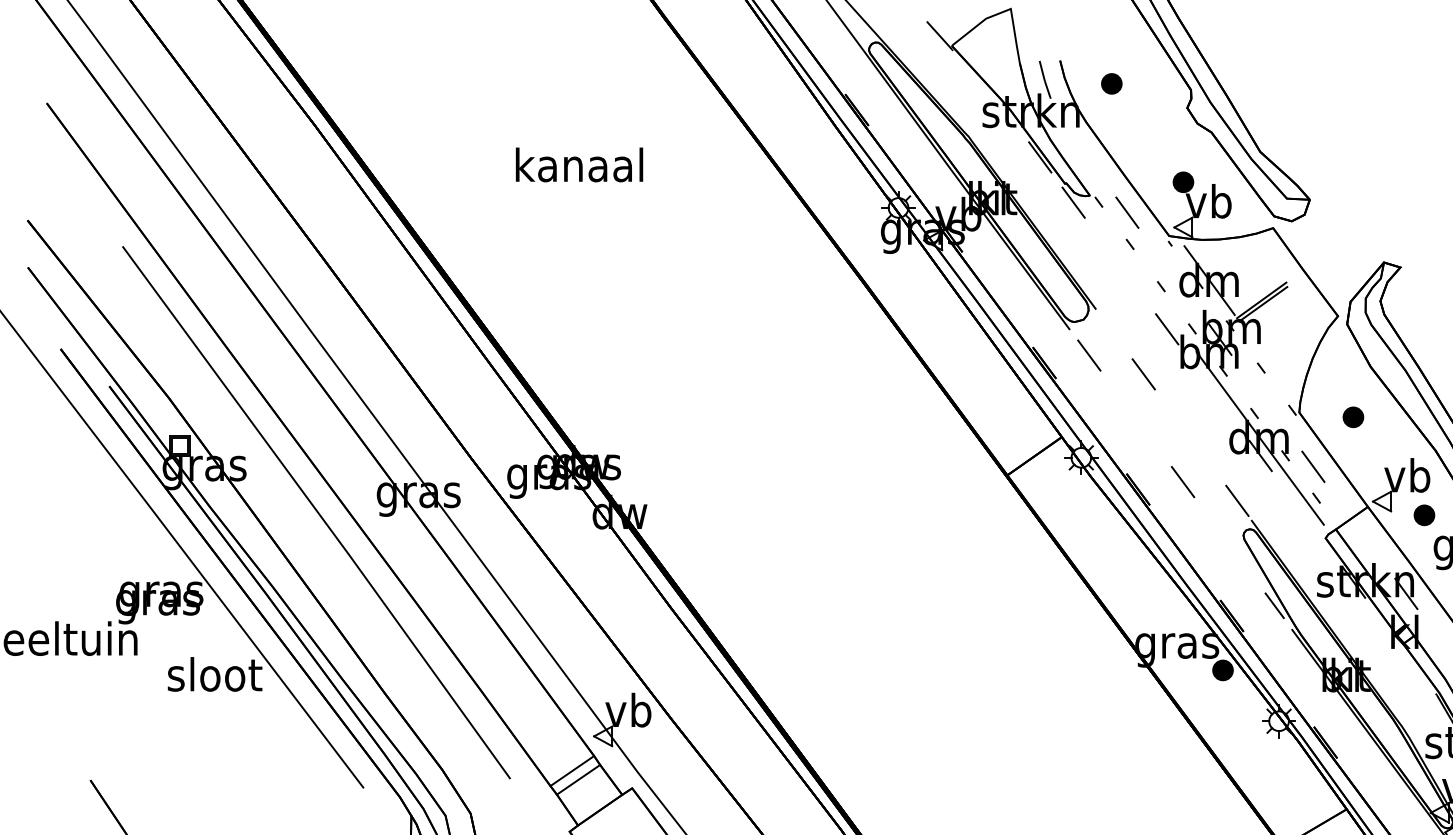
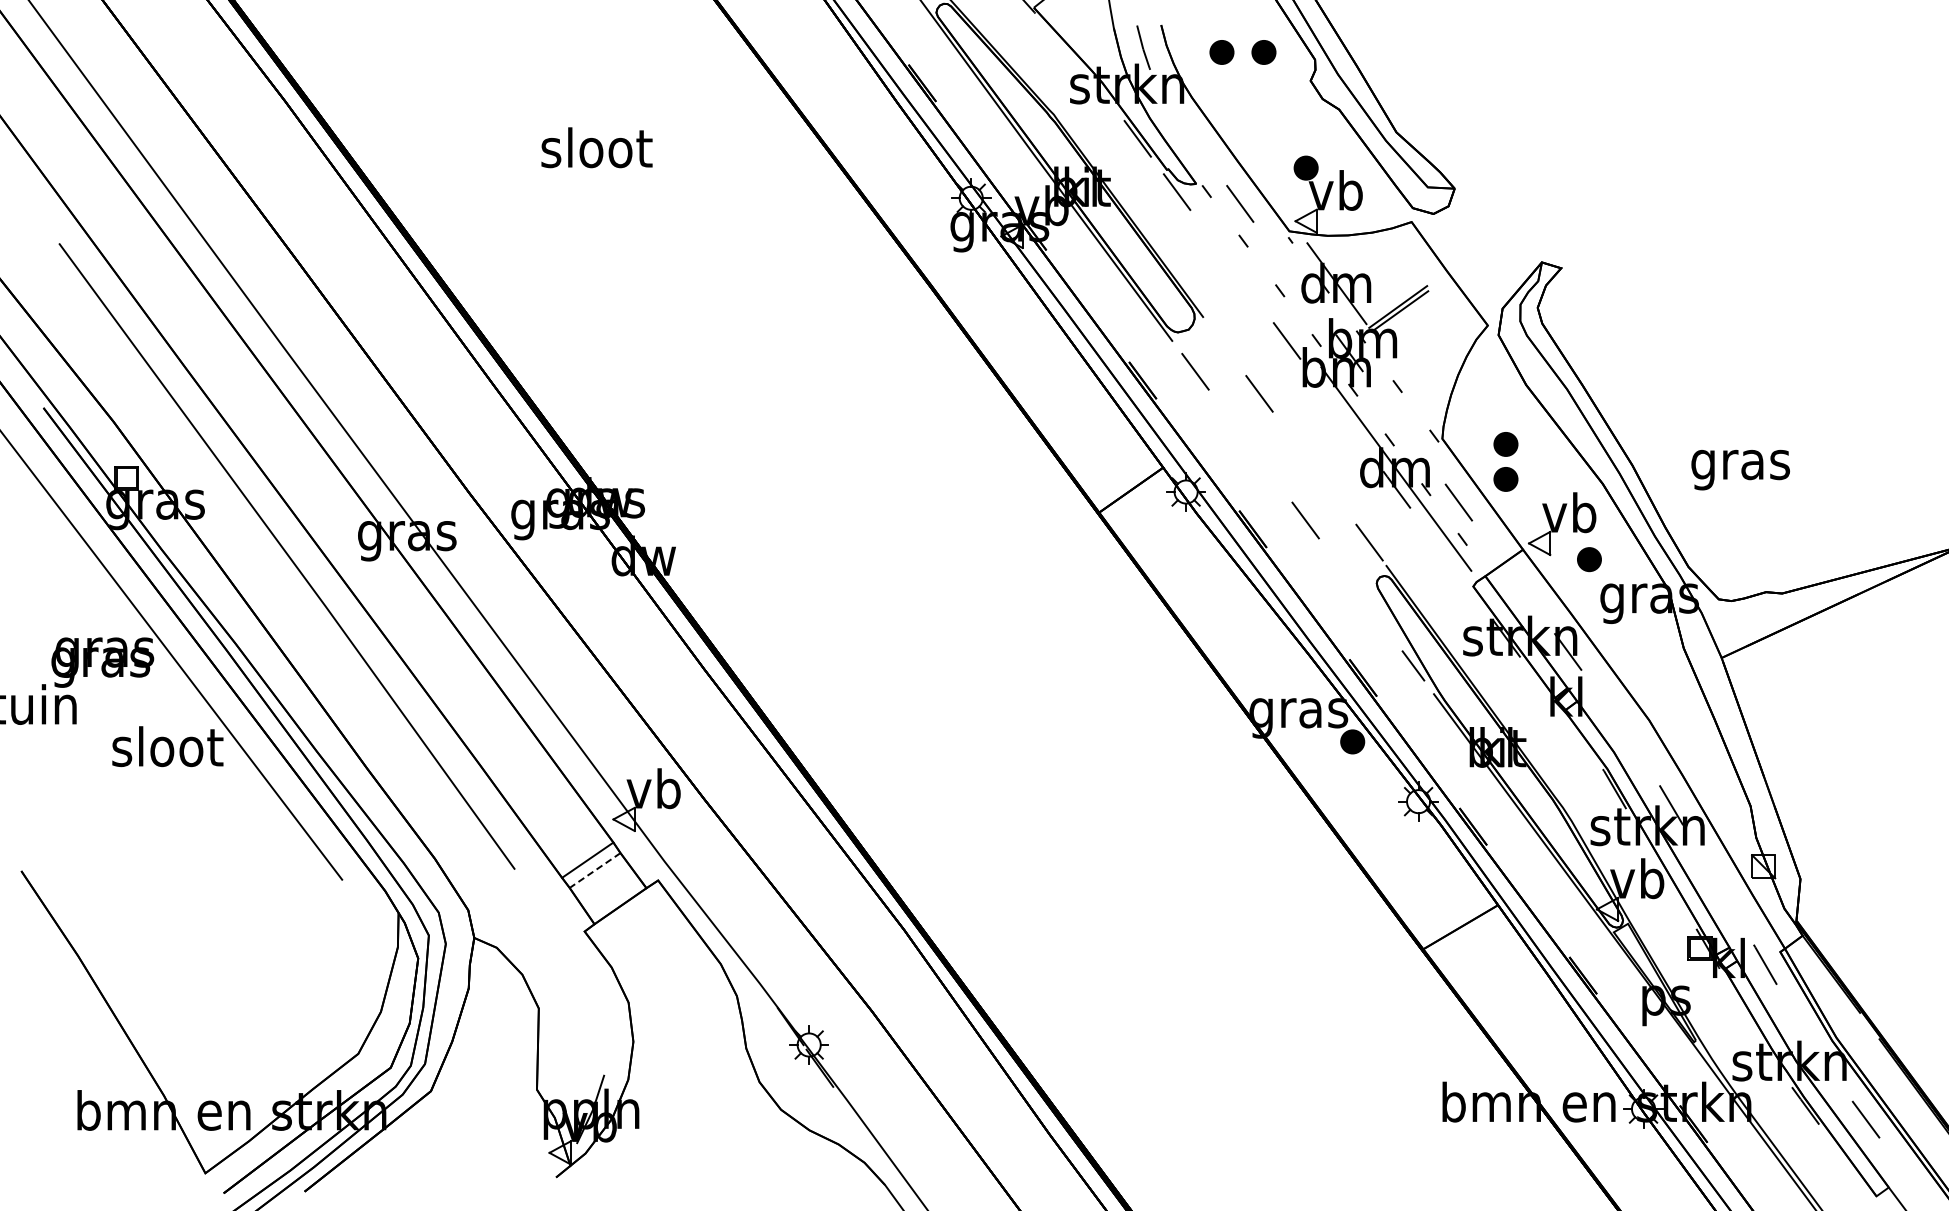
part: (1147, 83) -> (1263, 52), added
text: (578, 164) -> (595, 147), kanaal -> sloot
part: (1353, 447) -> (1505, 479), added
line: (578, 779) -> (595, 870), solid -> dashed

